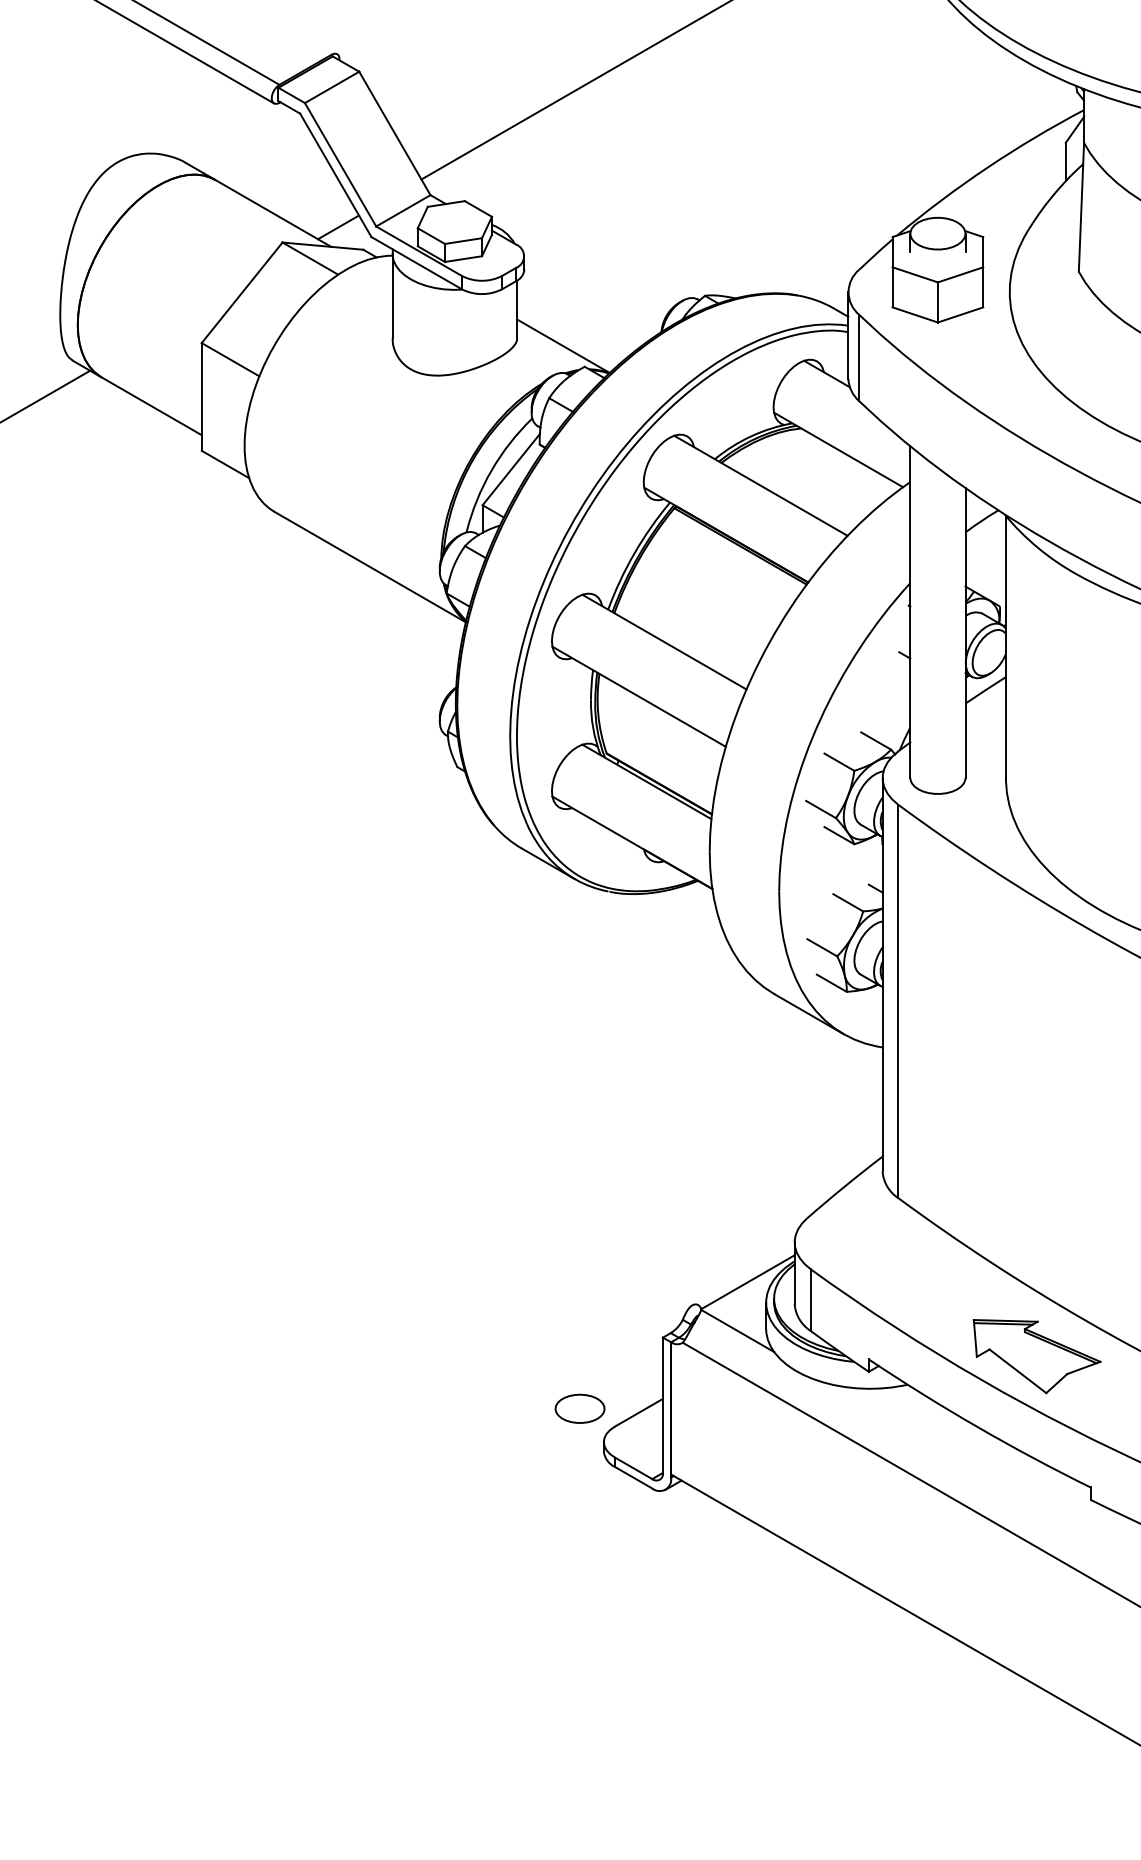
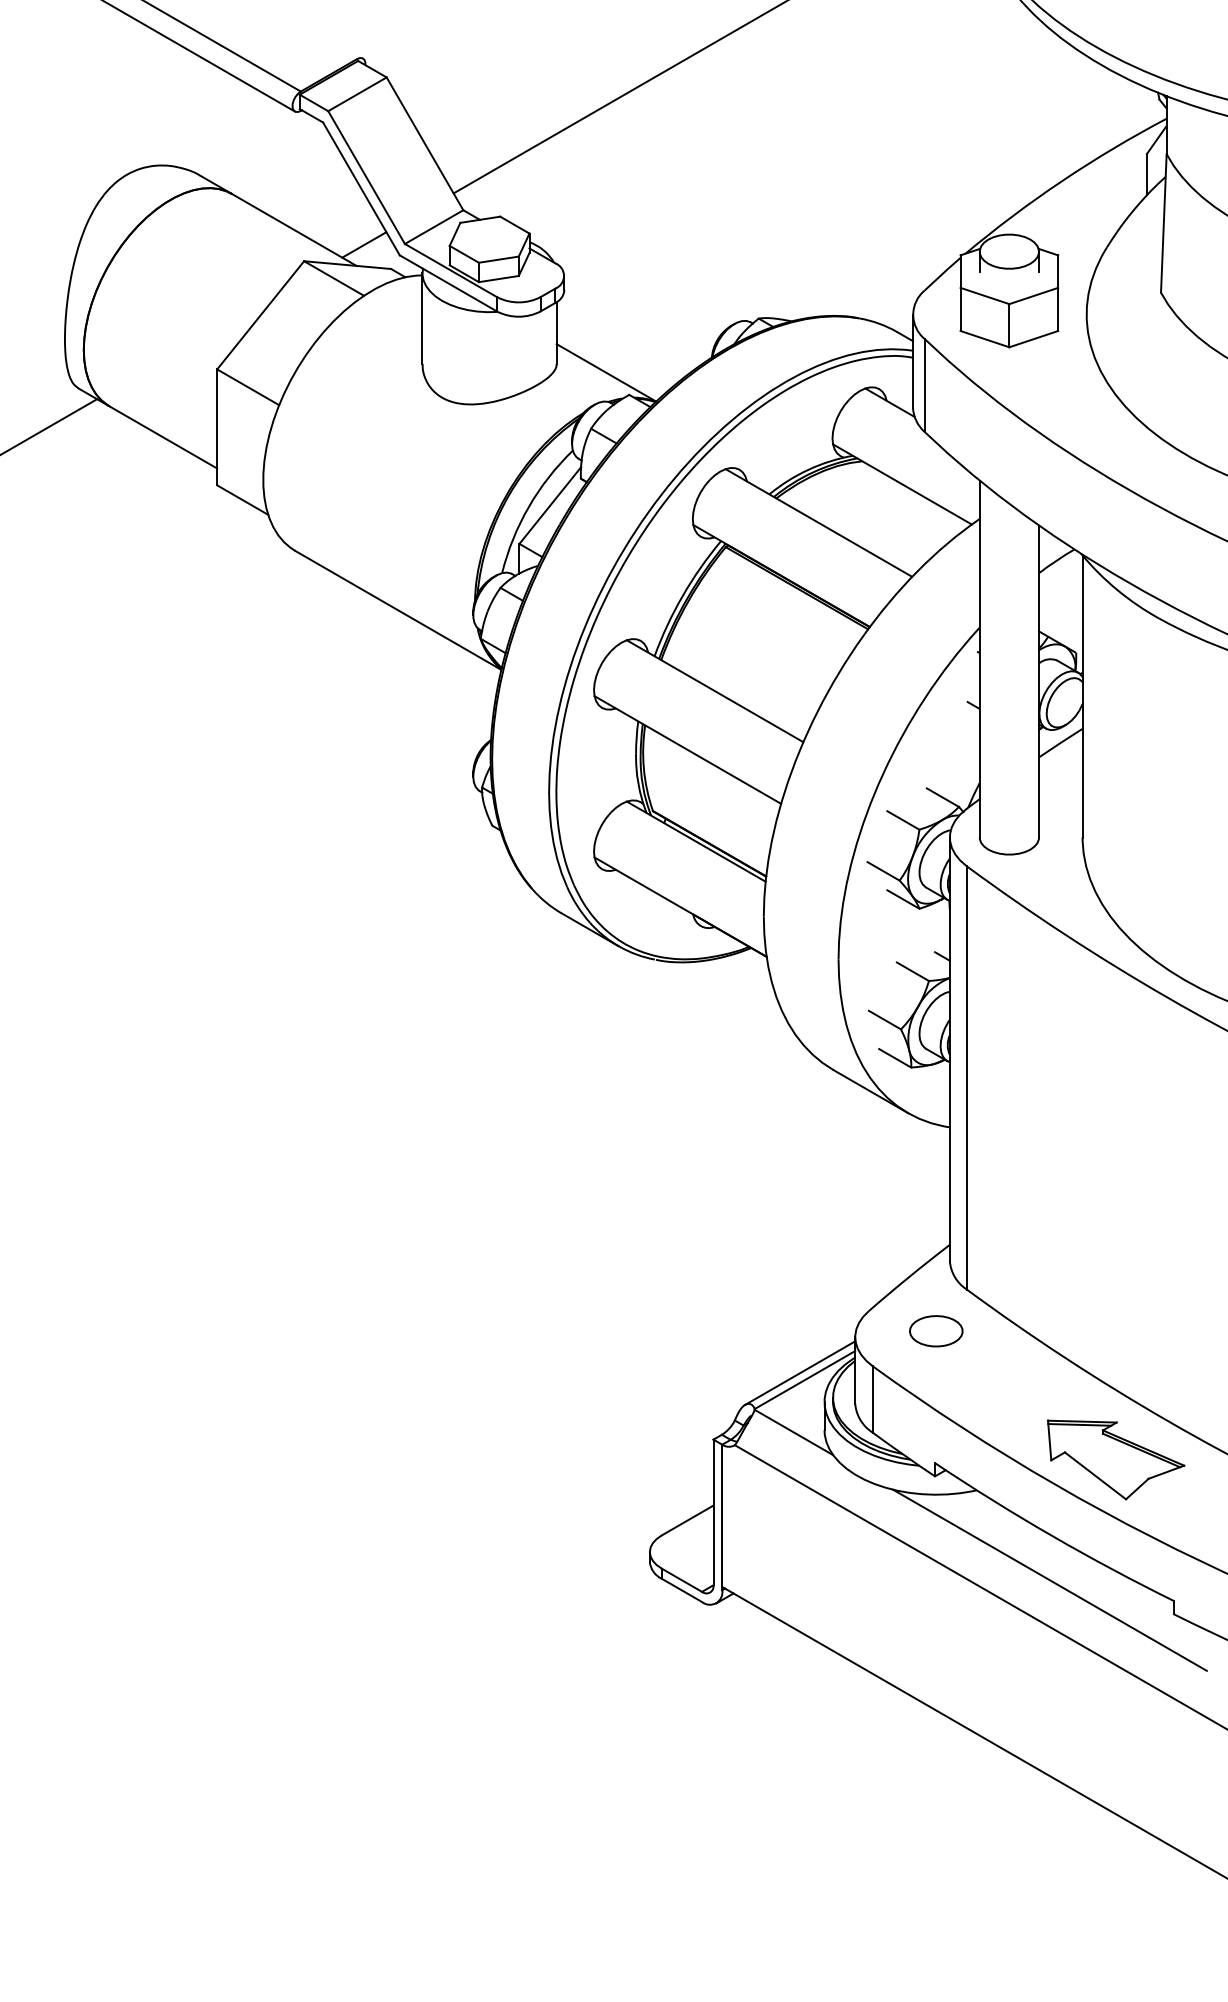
line: (743, 1275) -> (800, 1372), added
part: (580, 1409) -> (936, 1331), moved
line: (975, 1467) -> (1049, 1579), added

